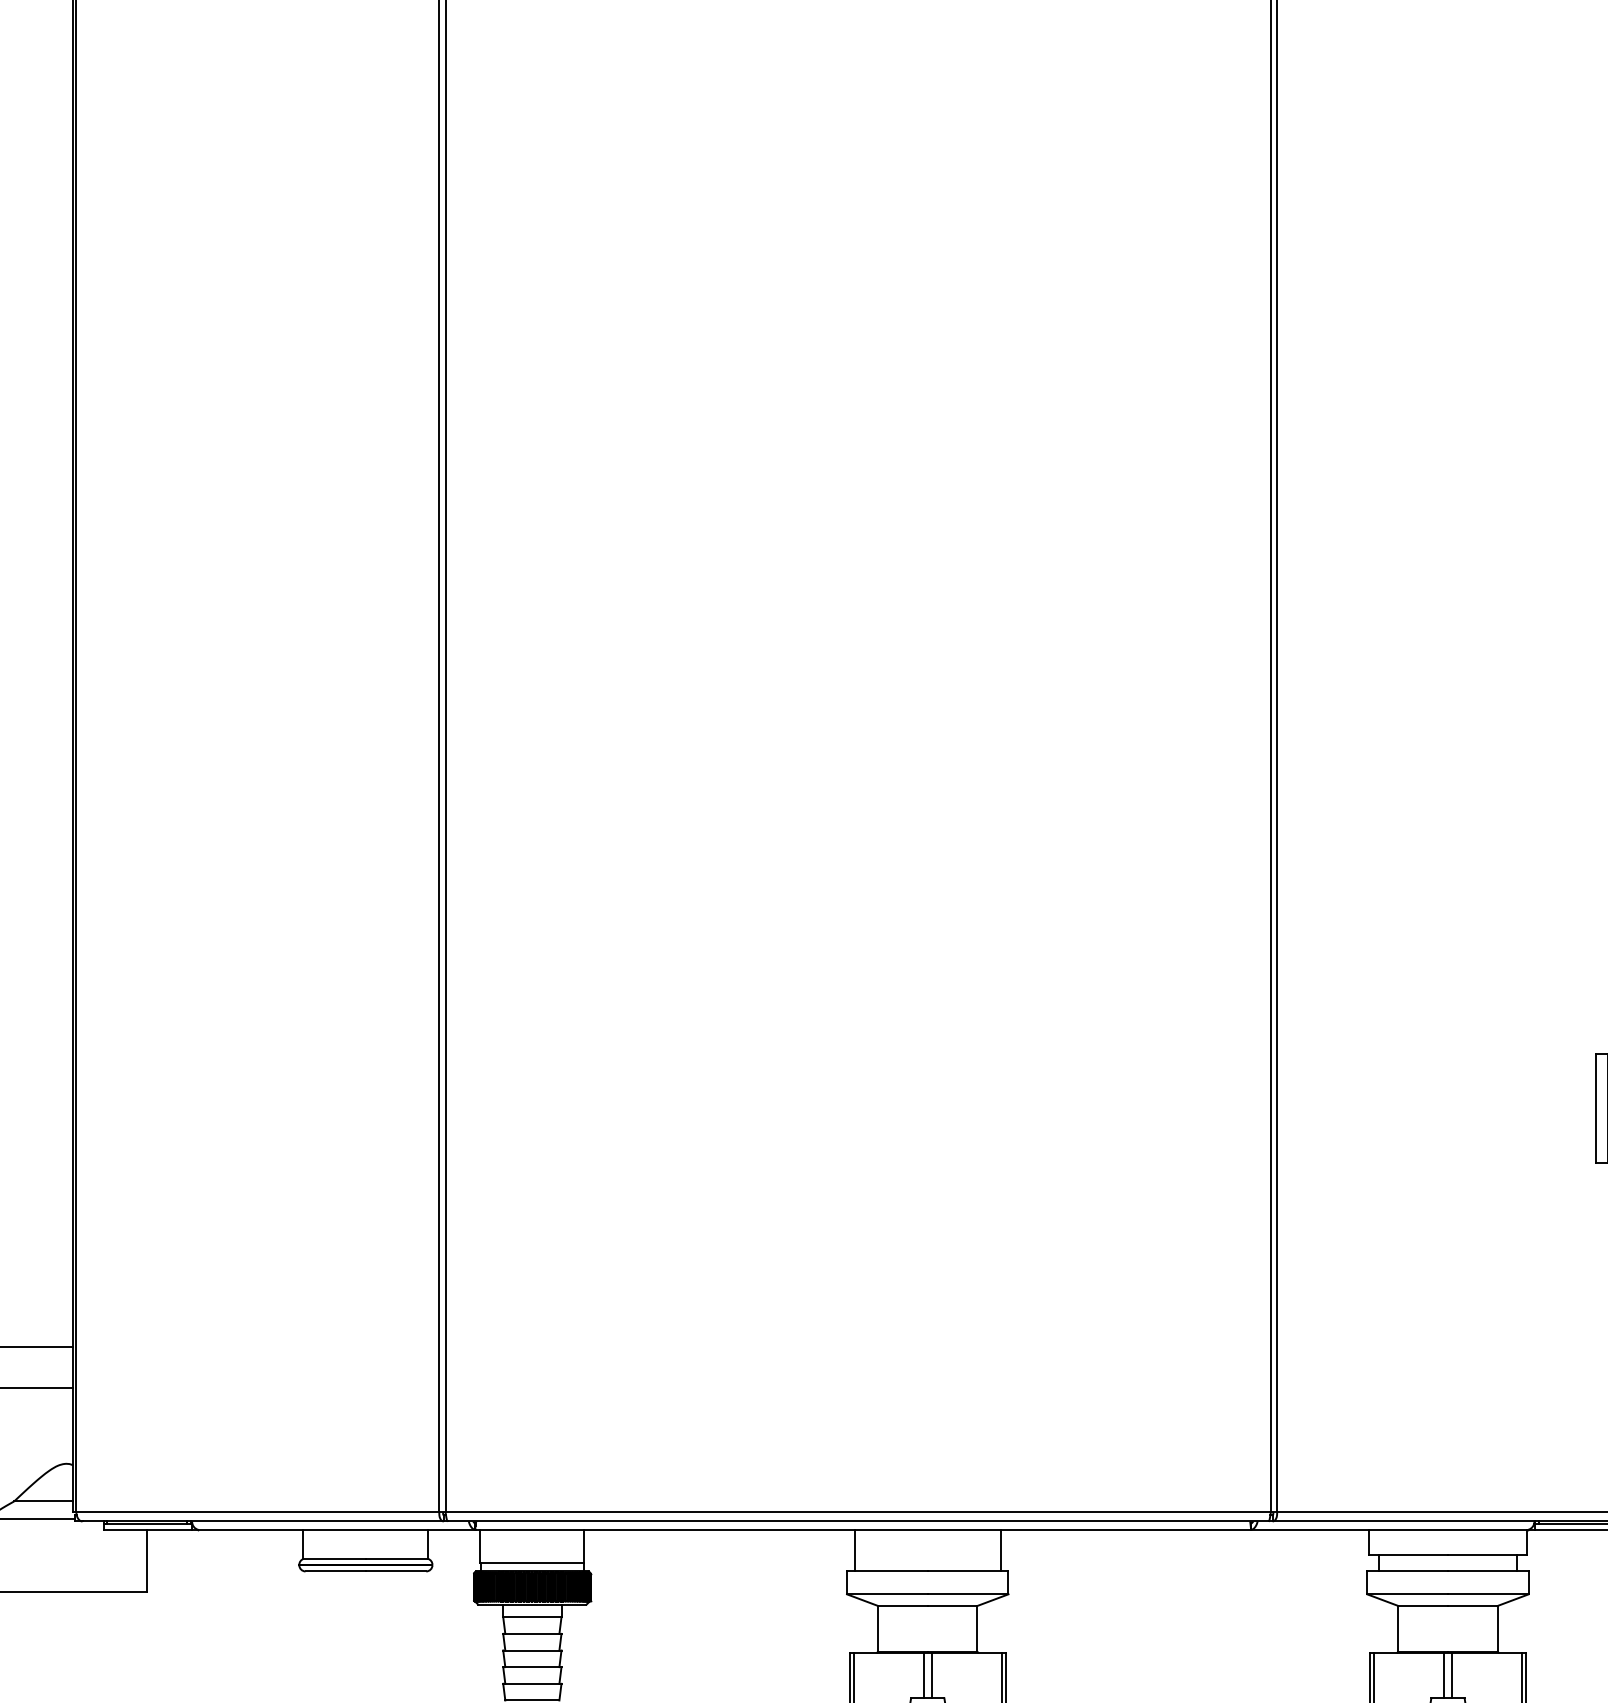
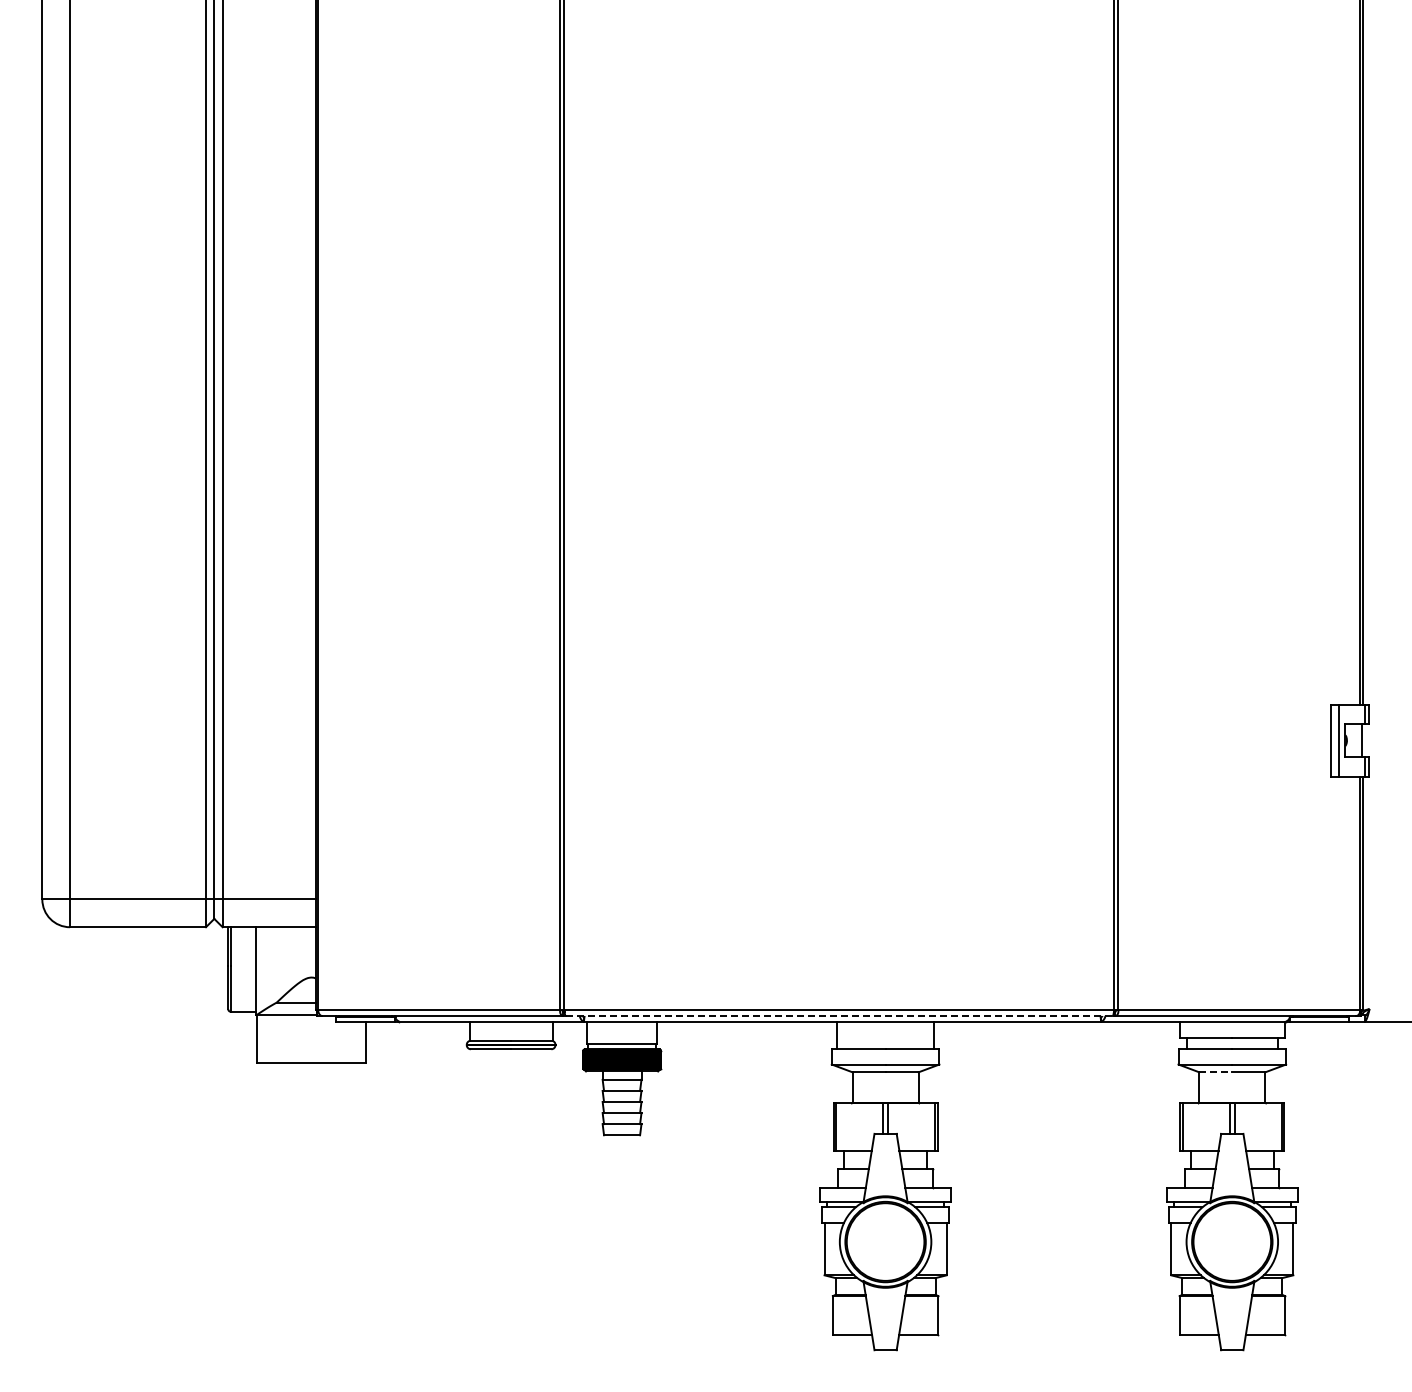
line: (858, 1520) -> (839, 1015), solid -> dashed
line: (1422, 1606) -> (1215, 1072), solid -> dashed

